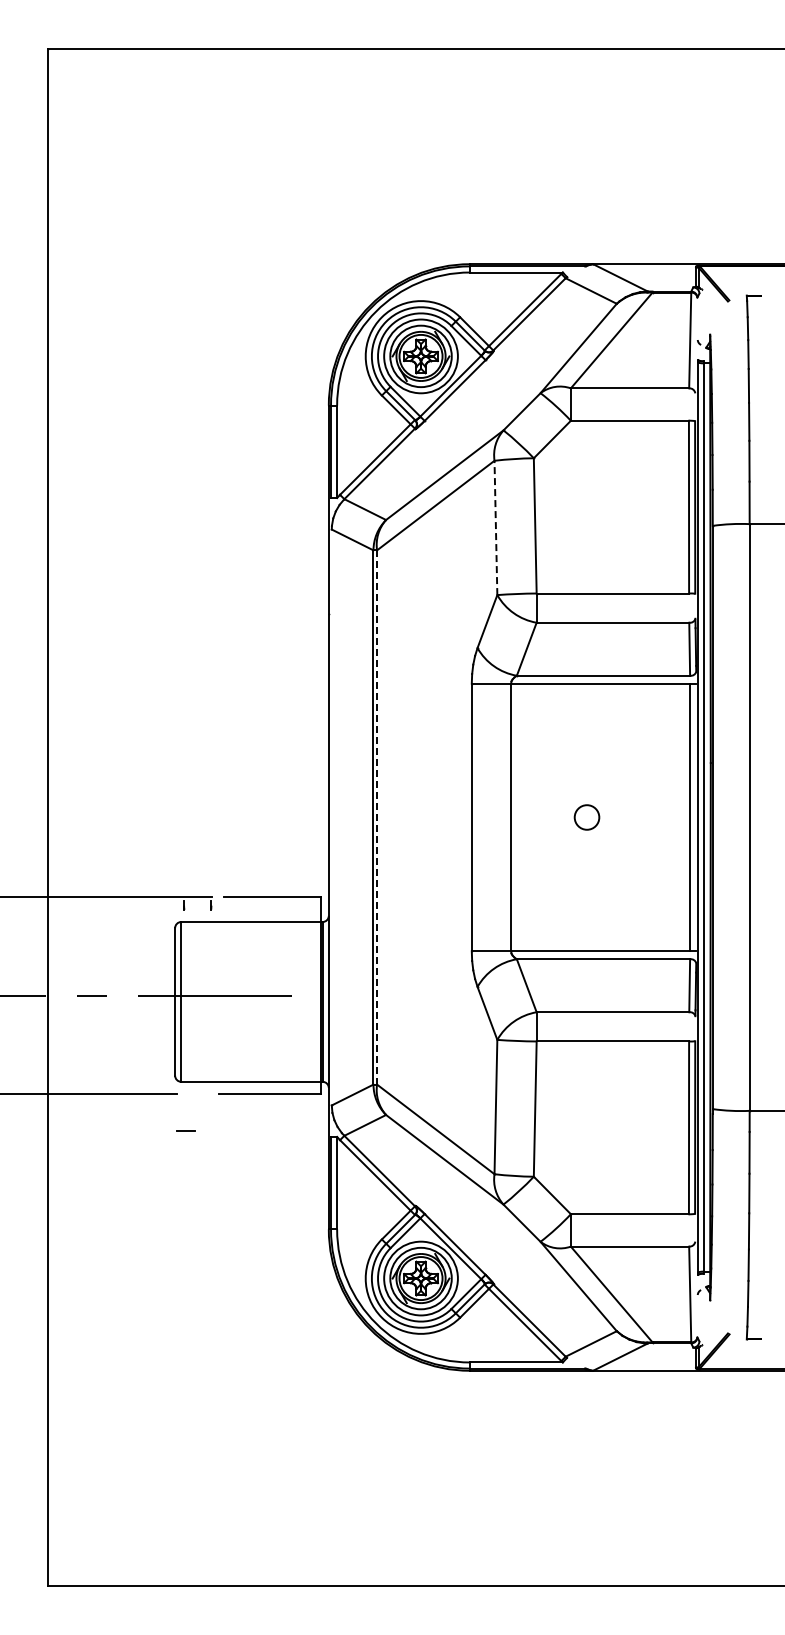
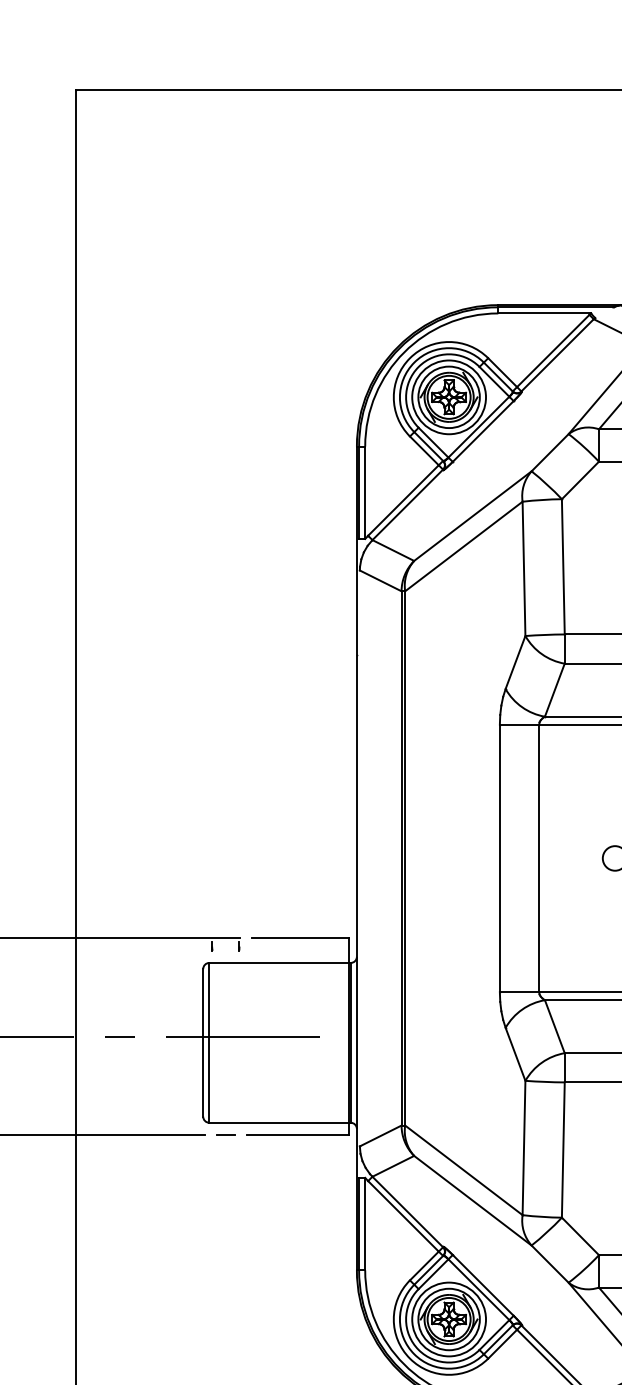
line: (495, 527) -> (523, 568), dashed -> solid
line: (377, 817) -> (405, 858), dashed -> solid
line: (185, 1130) -> (225, 1134), moved

